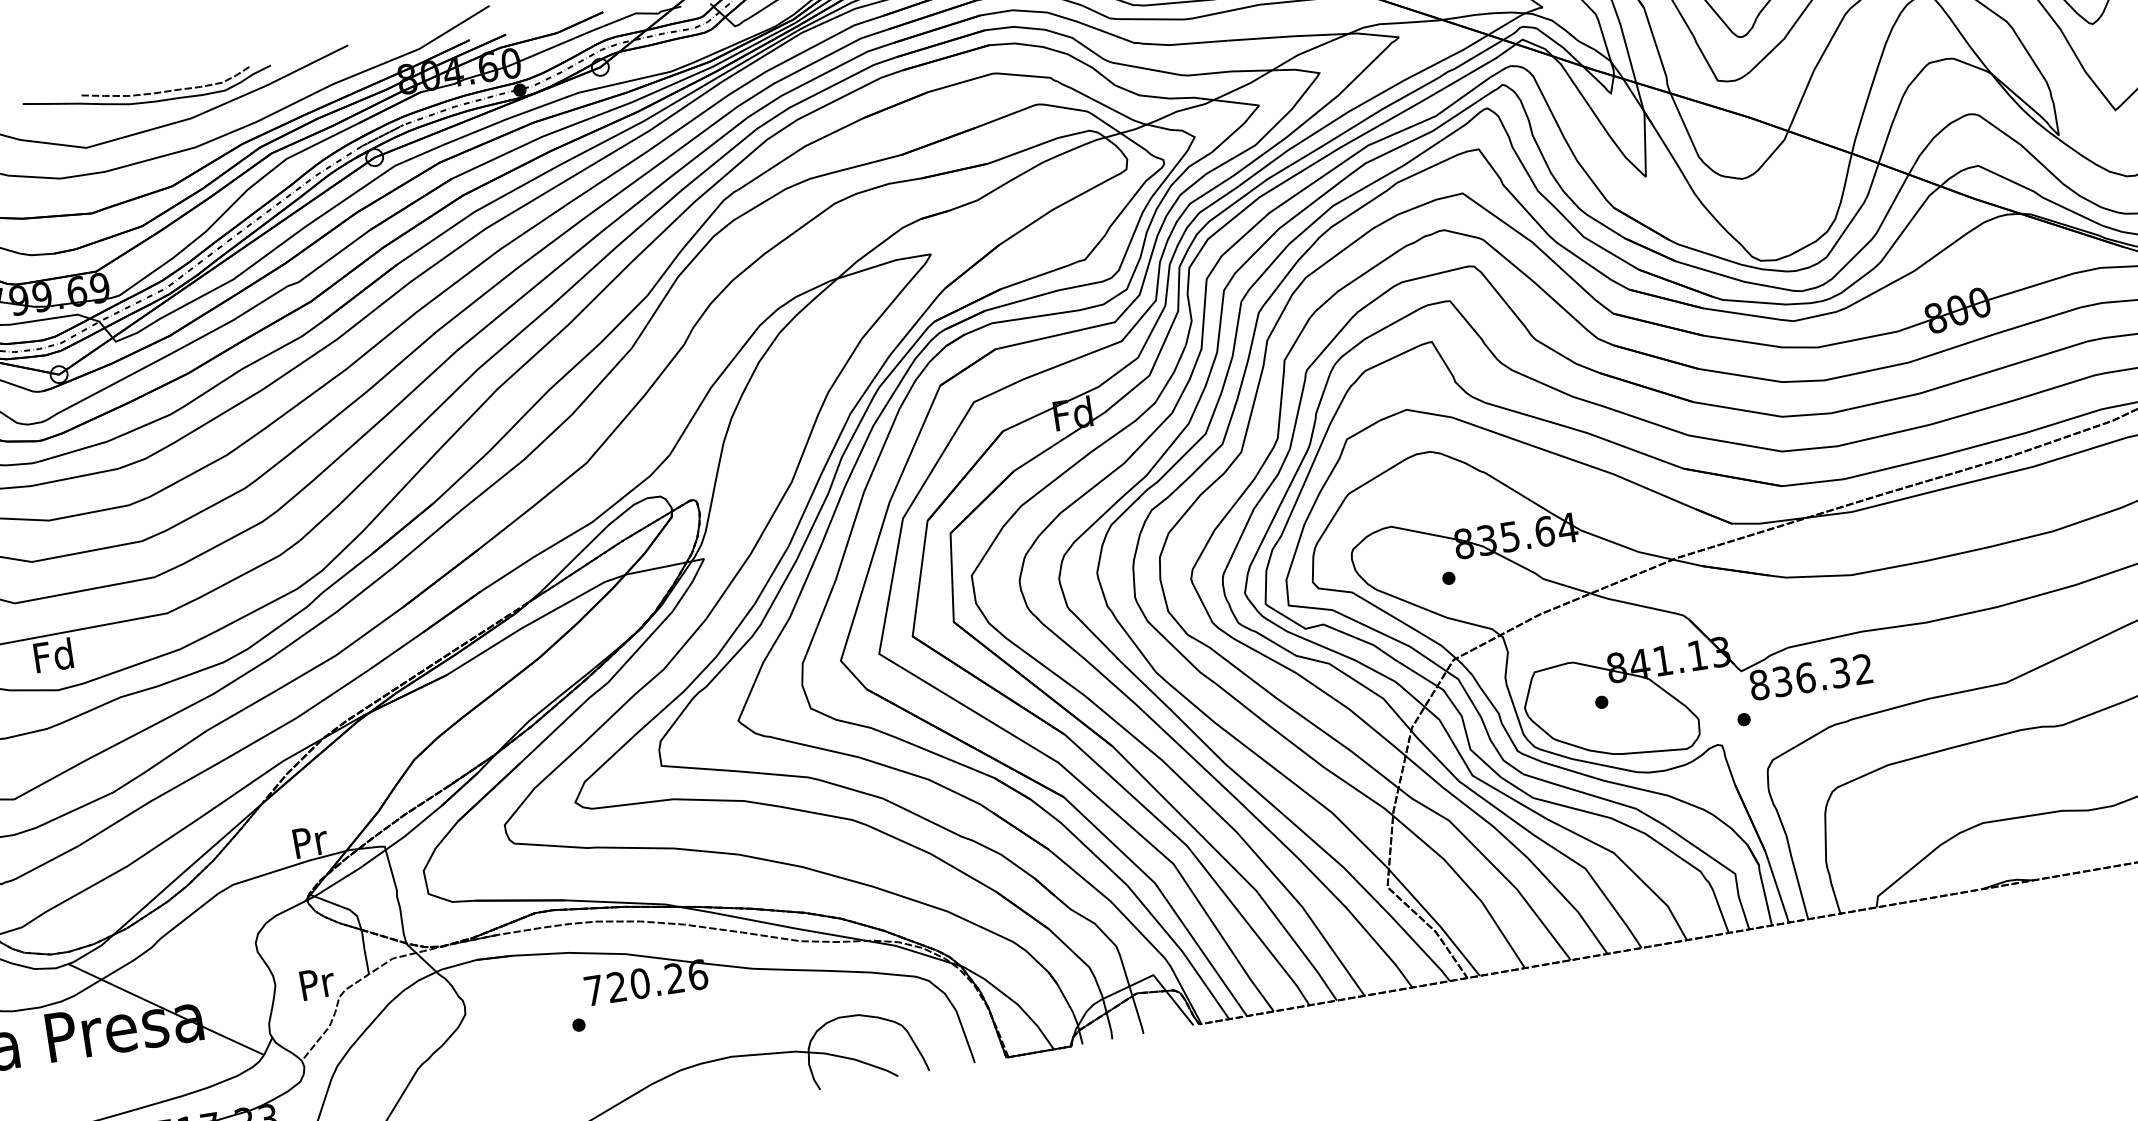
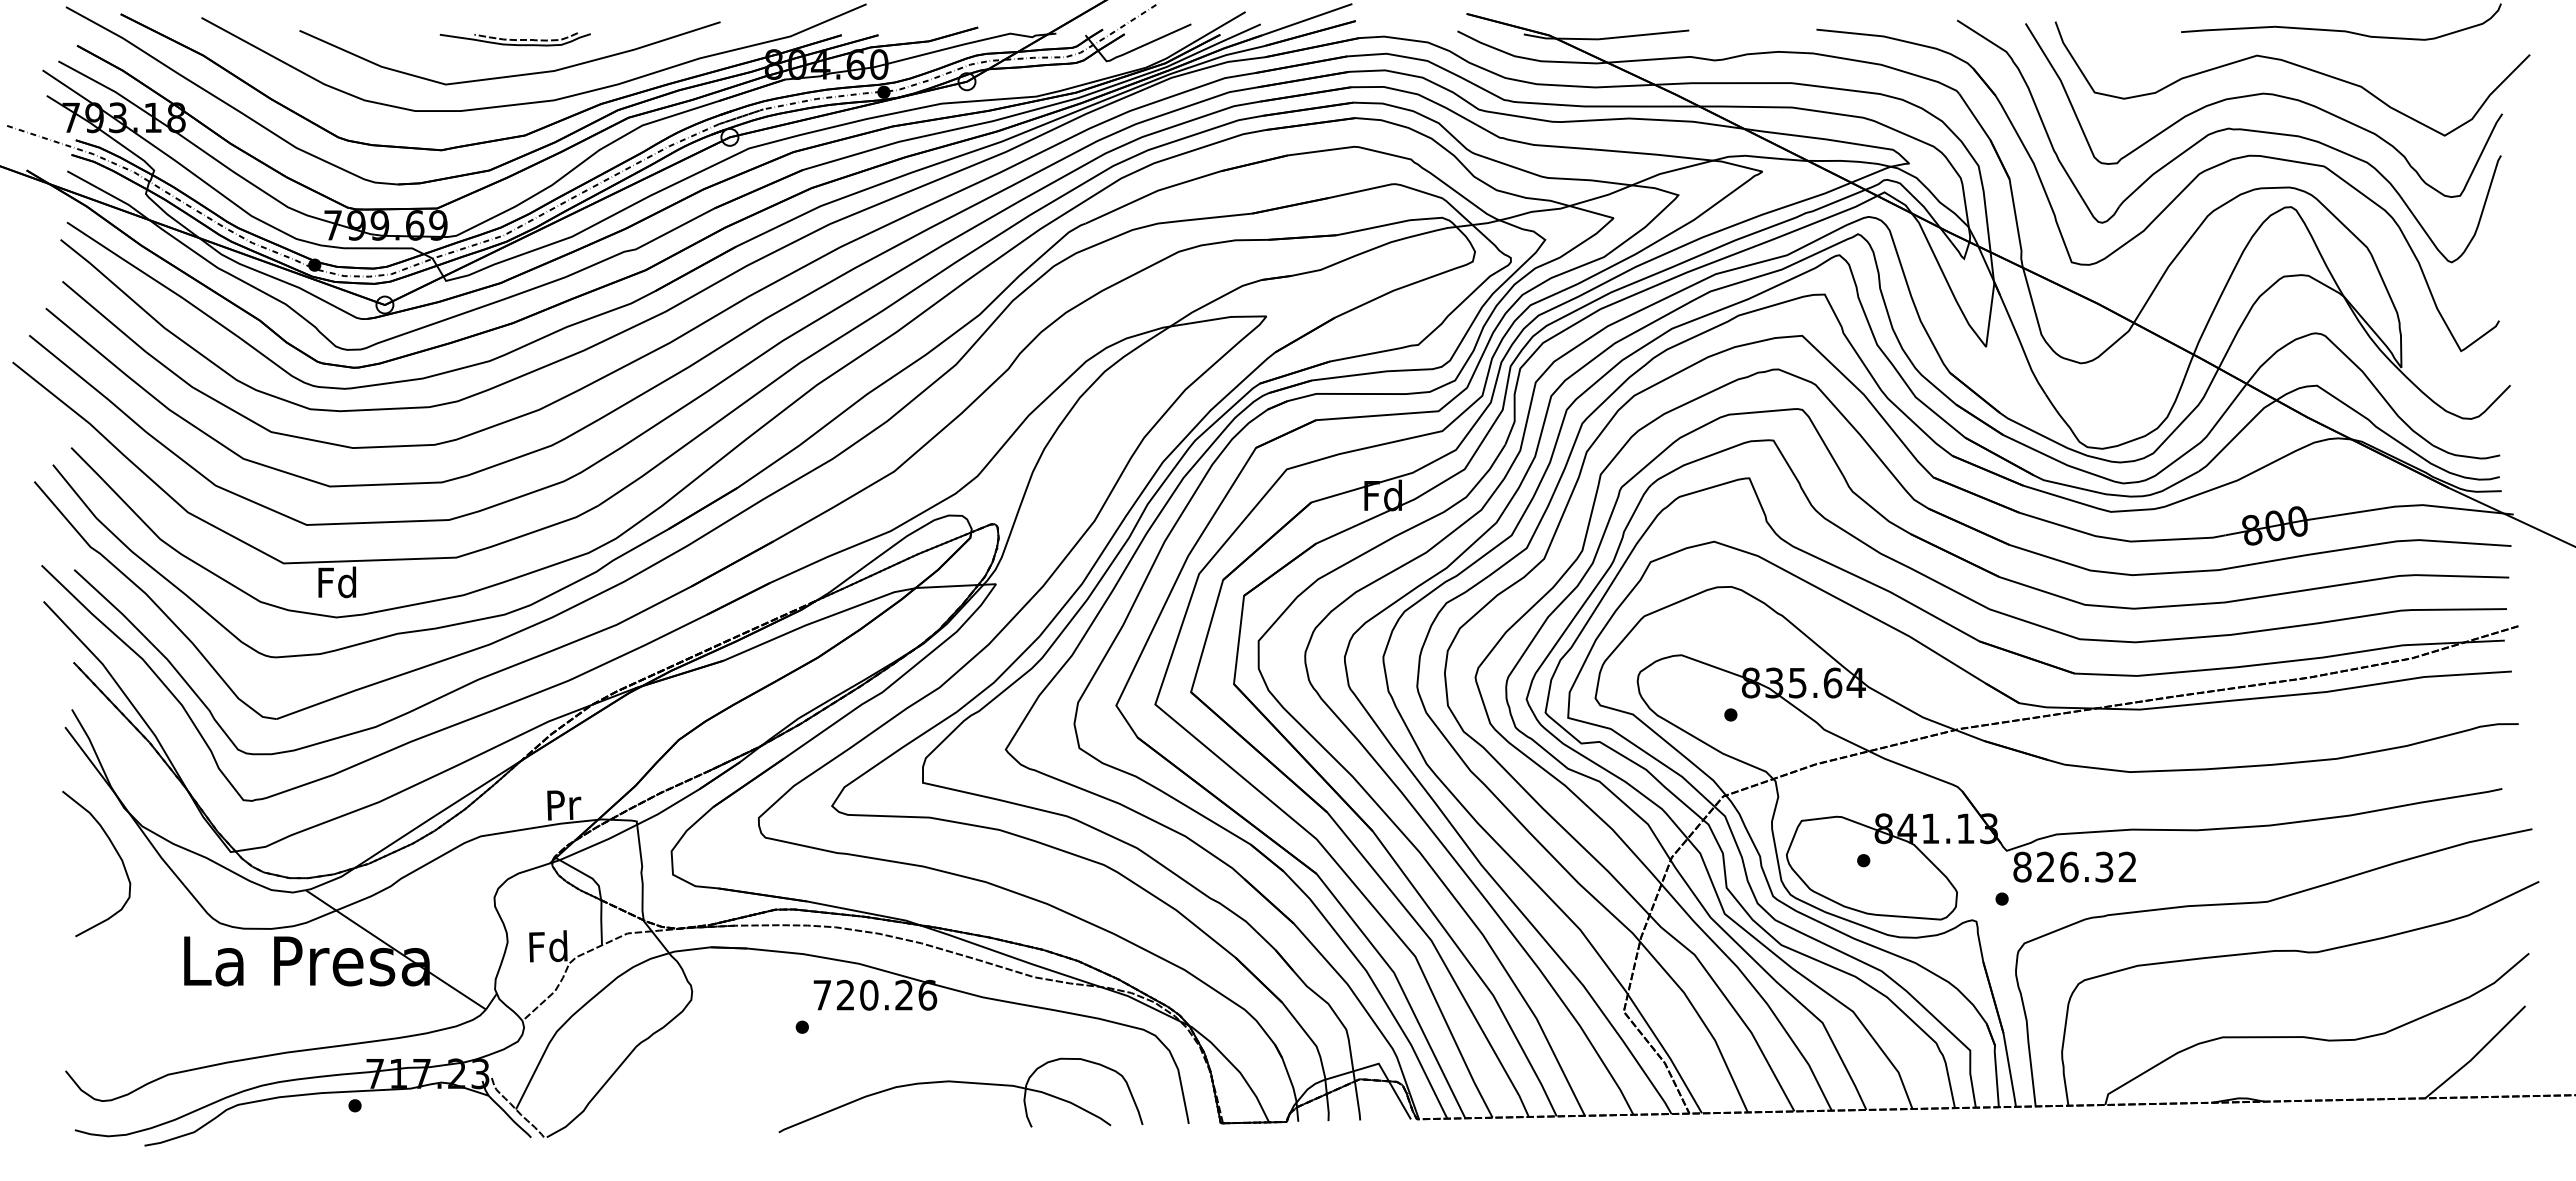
part: (148, 93) -> (515, 39), size x0.6
text: (1782, 681) -> (2045, 867), 836.32 -> 826.32
text: (316, 983) -> (548, 946), Pr -> Fd

